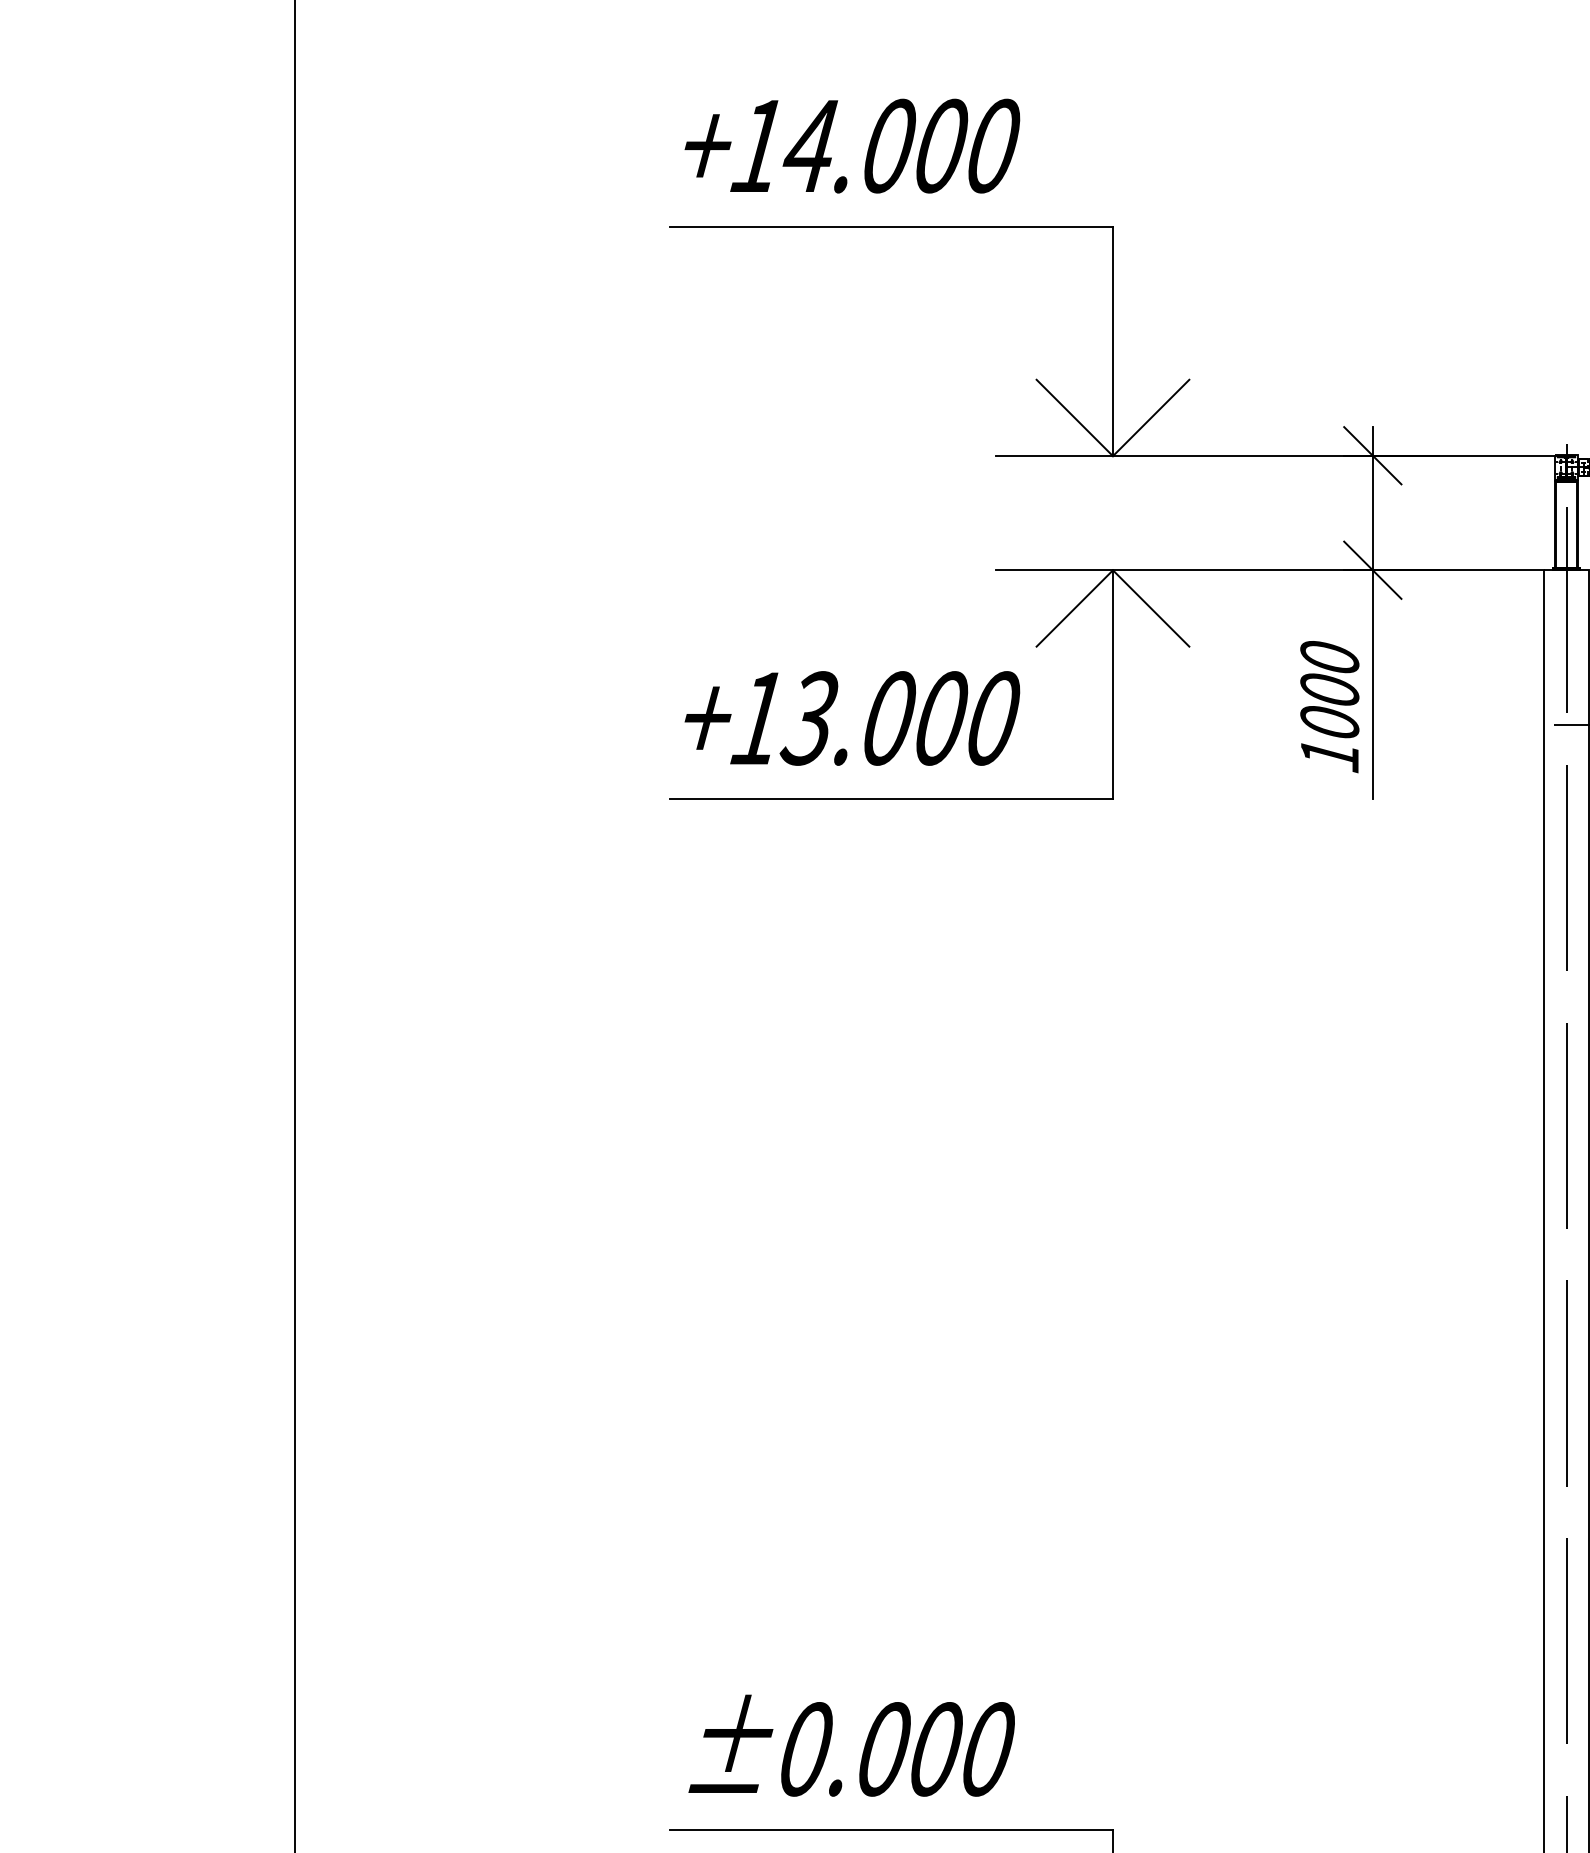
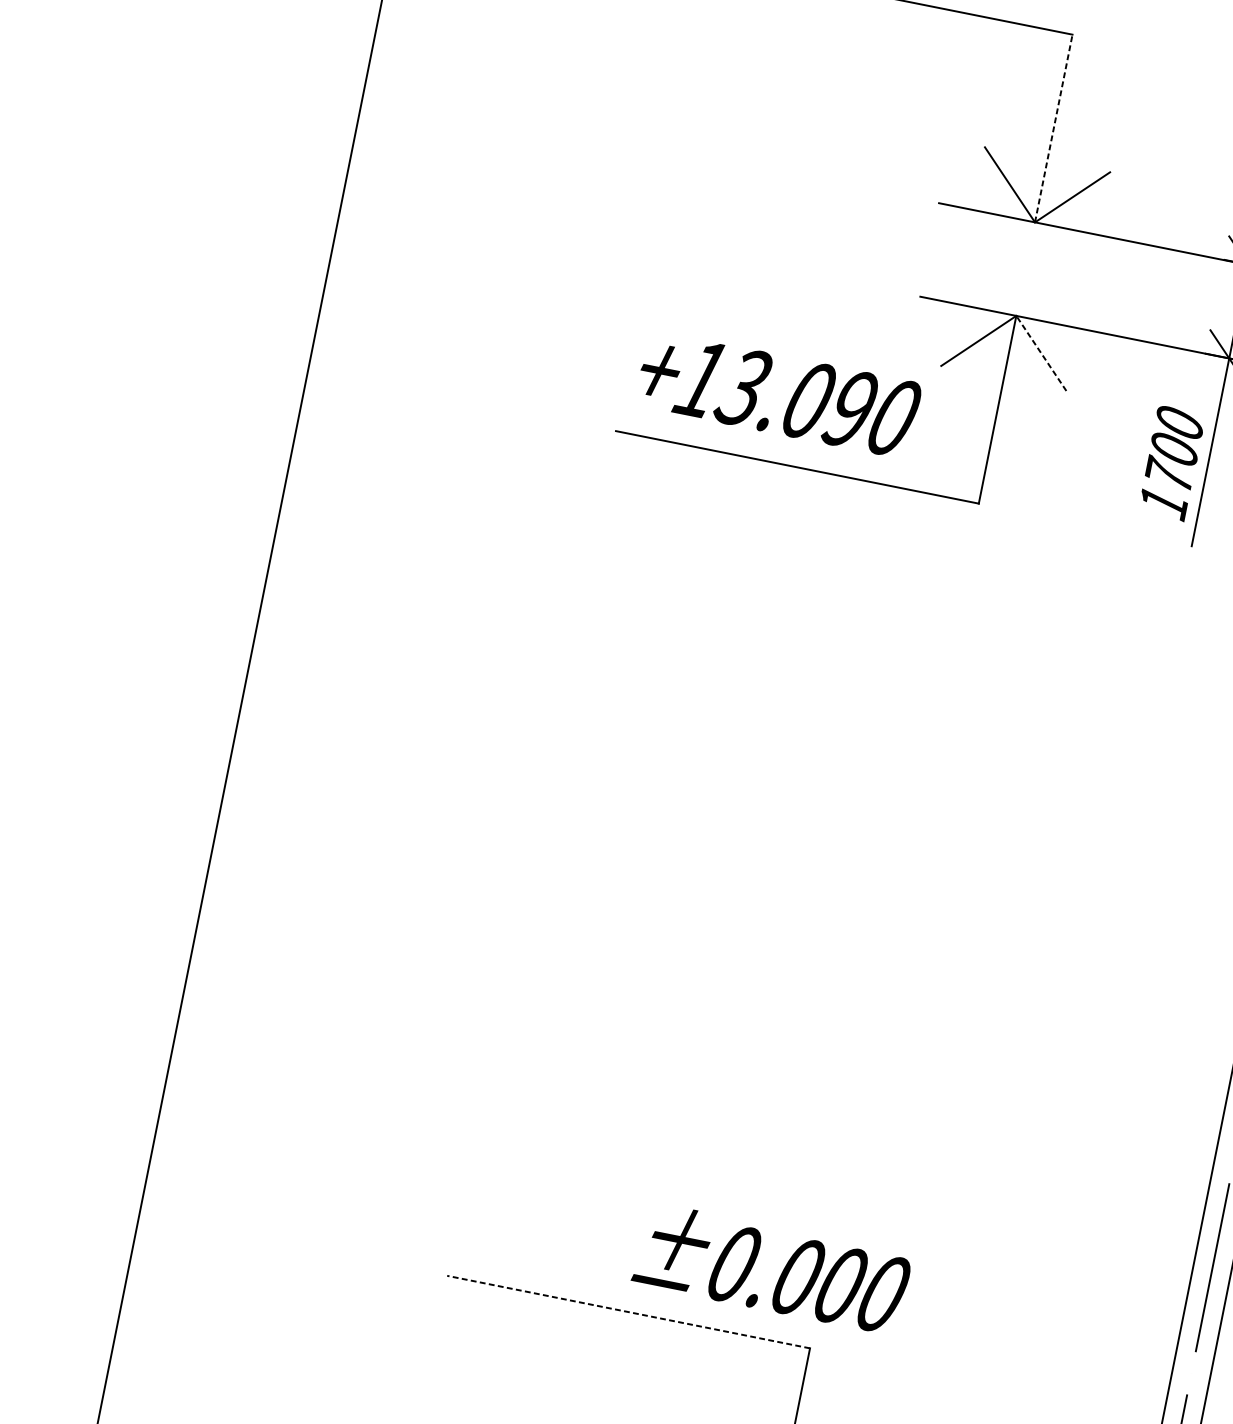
line: (1112, 341) -> (1053, 128), solid -> dashed
line: (1151, 608) -> (1041, 353), solid -> dashed
text: (939, 718) -> (849, 408), +13.000 -> +13.090
text: (1329, 719) -> (1169, 473), 1000 -> 1700
text: (851, 1745) -> (771, 1268), moved
line: (891, 1830) -> (628, 1312), solid -> dashed

